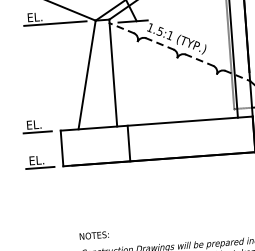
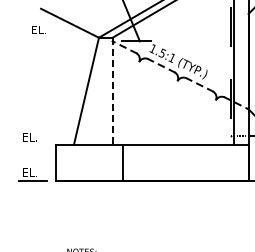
line: (55, 23) -> (58, 37), removed
line: (113, 73) -> (112, 91), solid -> dashed
line: (37, 131) -> (32, 144), removed

